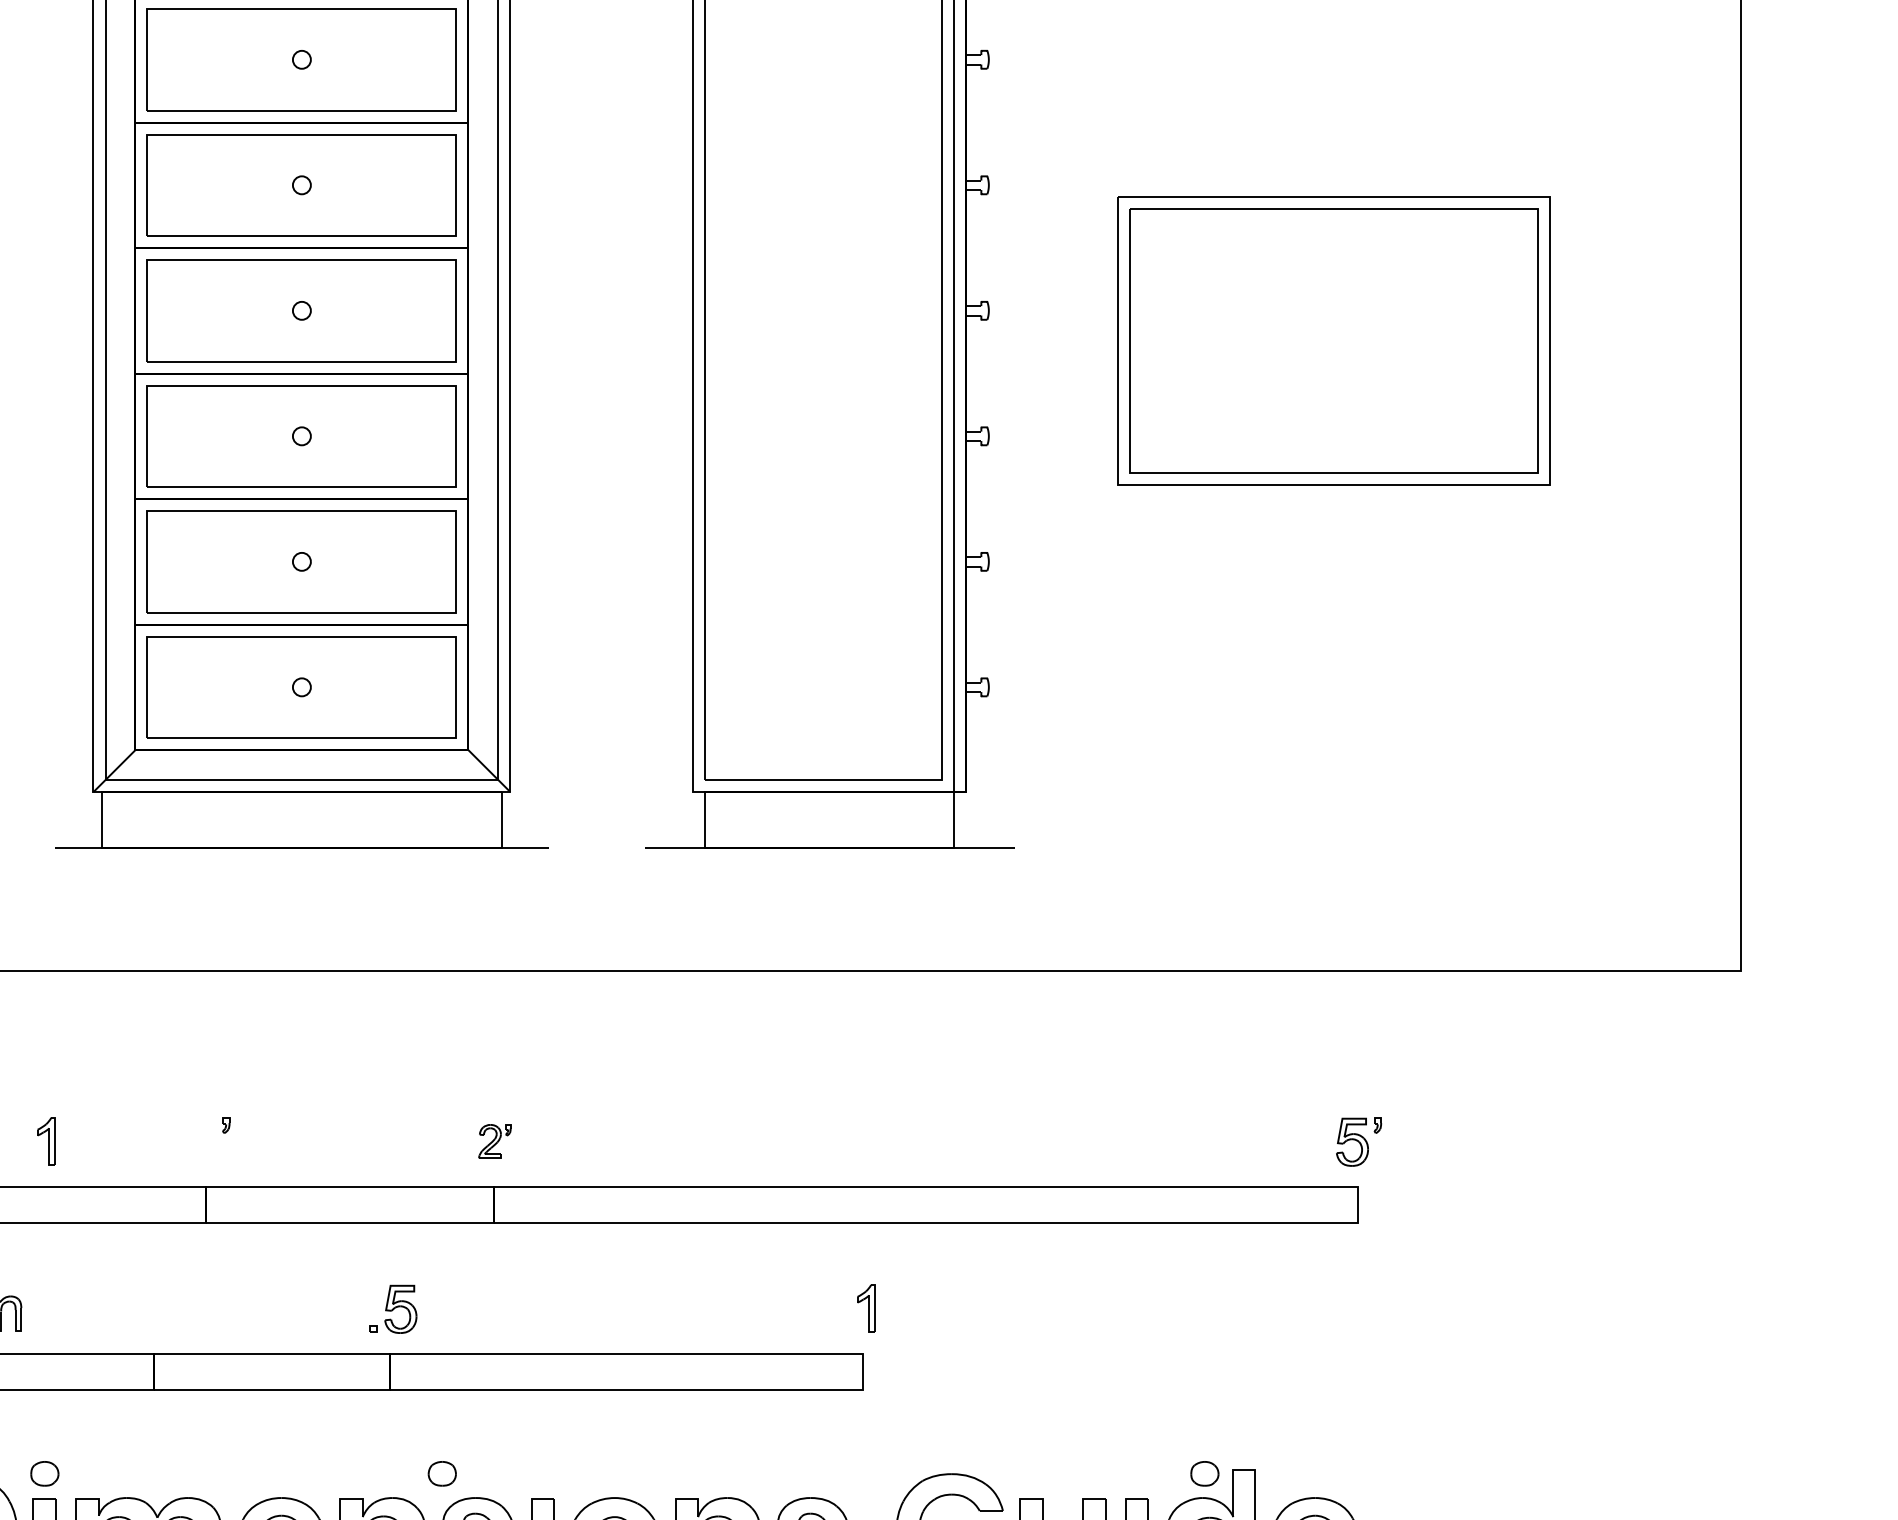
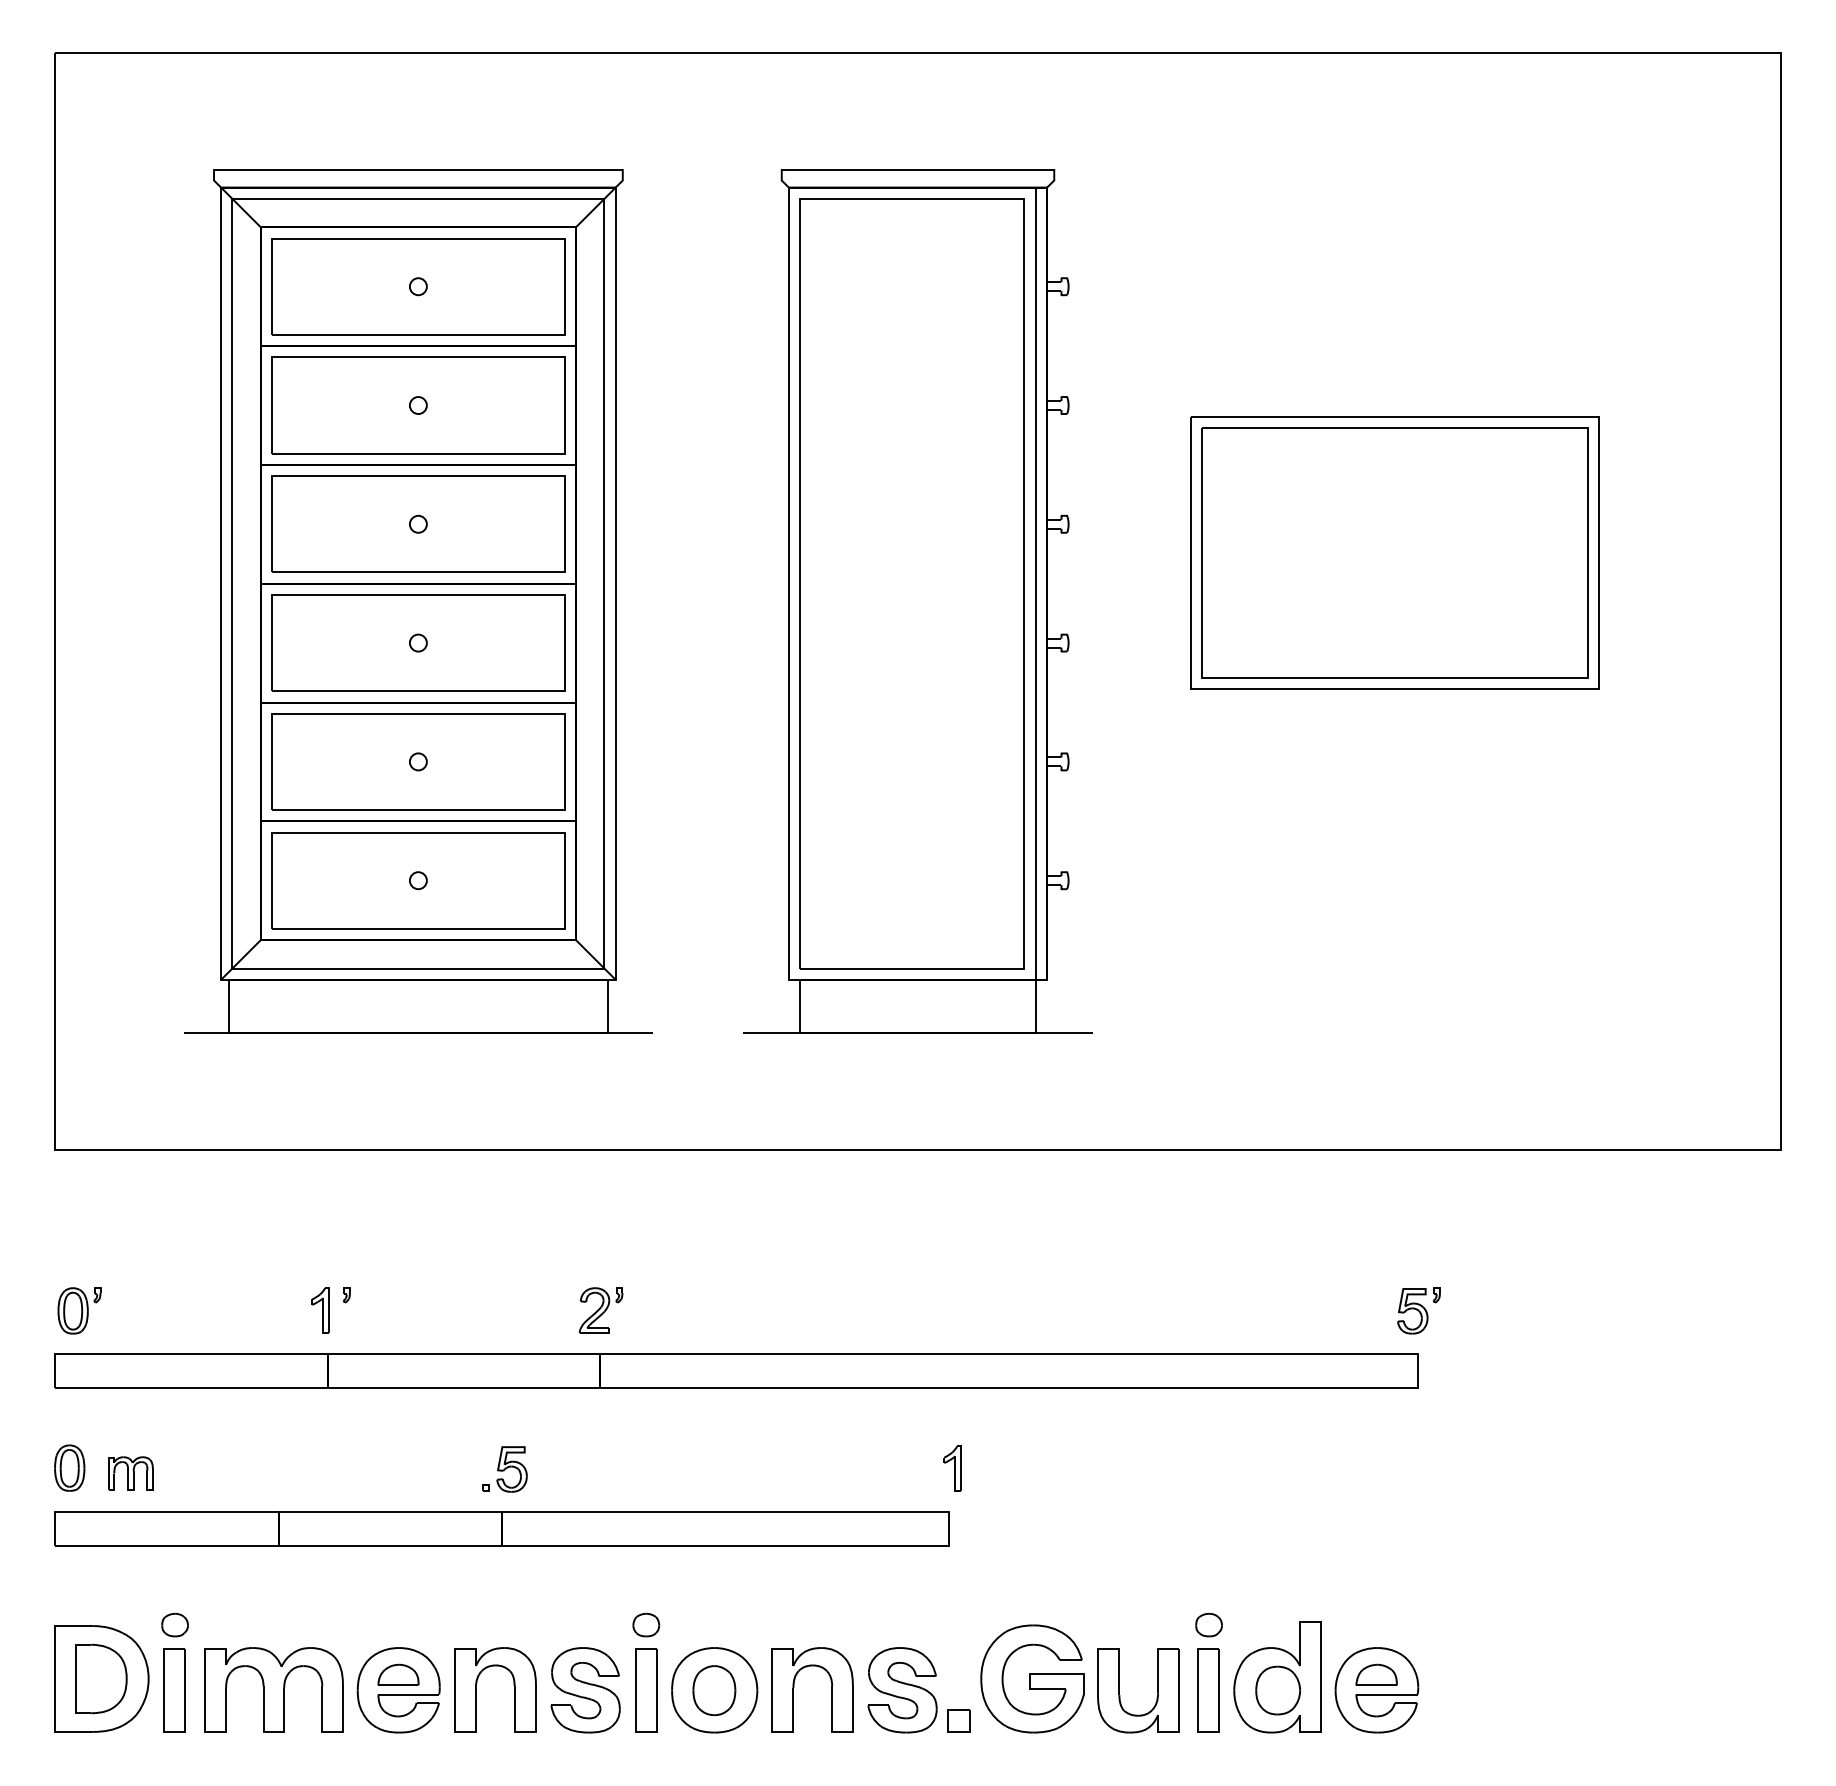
part: (46, 1141) -> (320, 1310), moved
part: (494, 1141) -> (600, 1310), size x1.43
part: (442, 1473) -> (646, 1624), moved
part: (1204, 1473) -> (1208, 1624), moved

